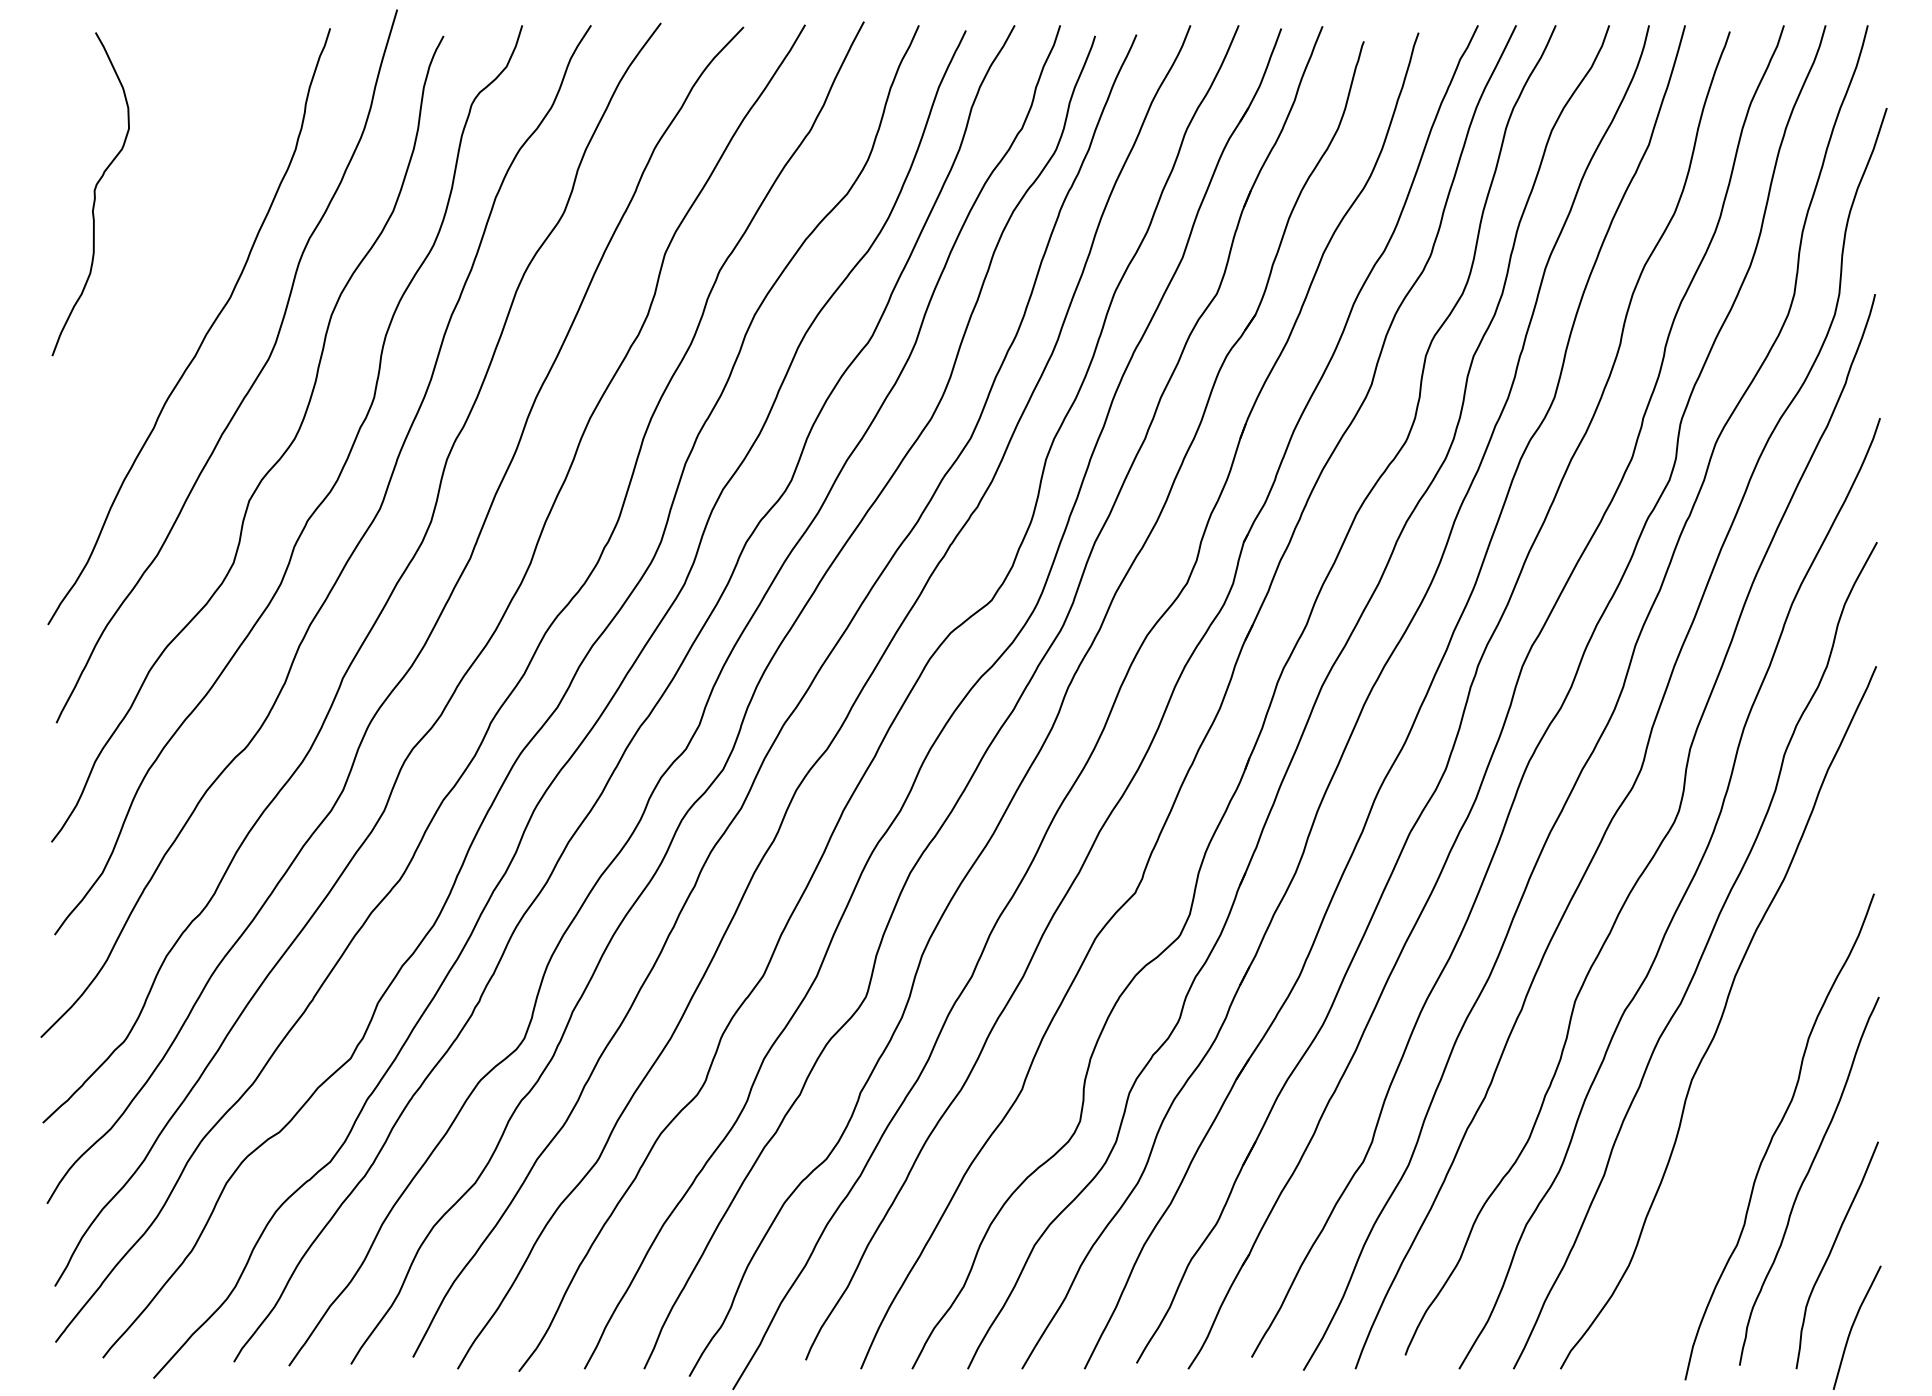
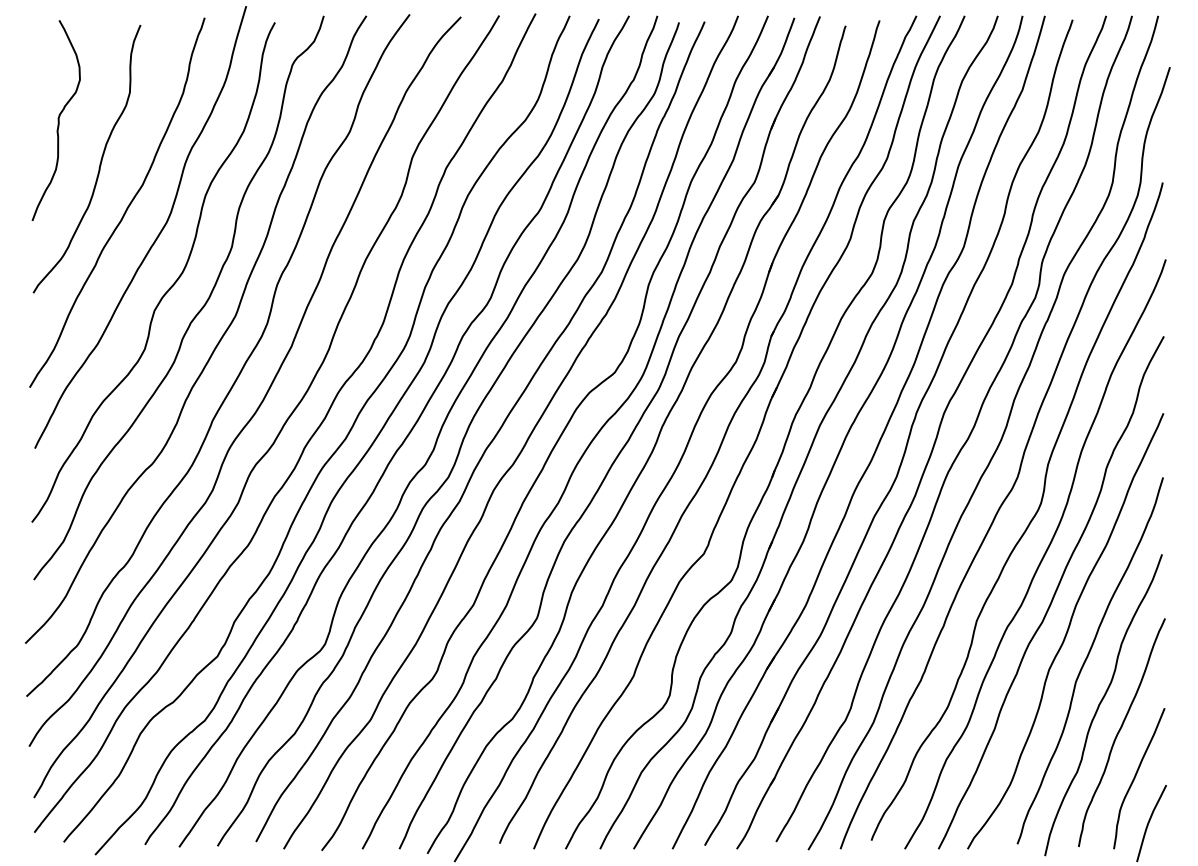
curve: (160, 263) -> (99, 163), added
curve: (1753, 1061) -> (1087, 658), added

